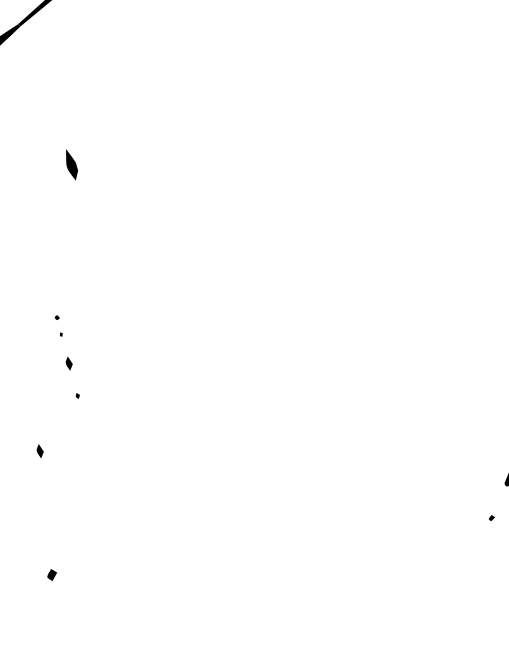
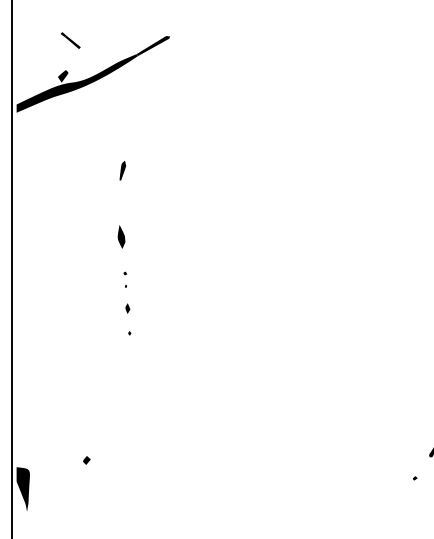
part: (71, 164) -> (121, 236), moved
fill: (28, 181) -> (122, 170), added
part: (39, 451) -> (94, 368), removed

